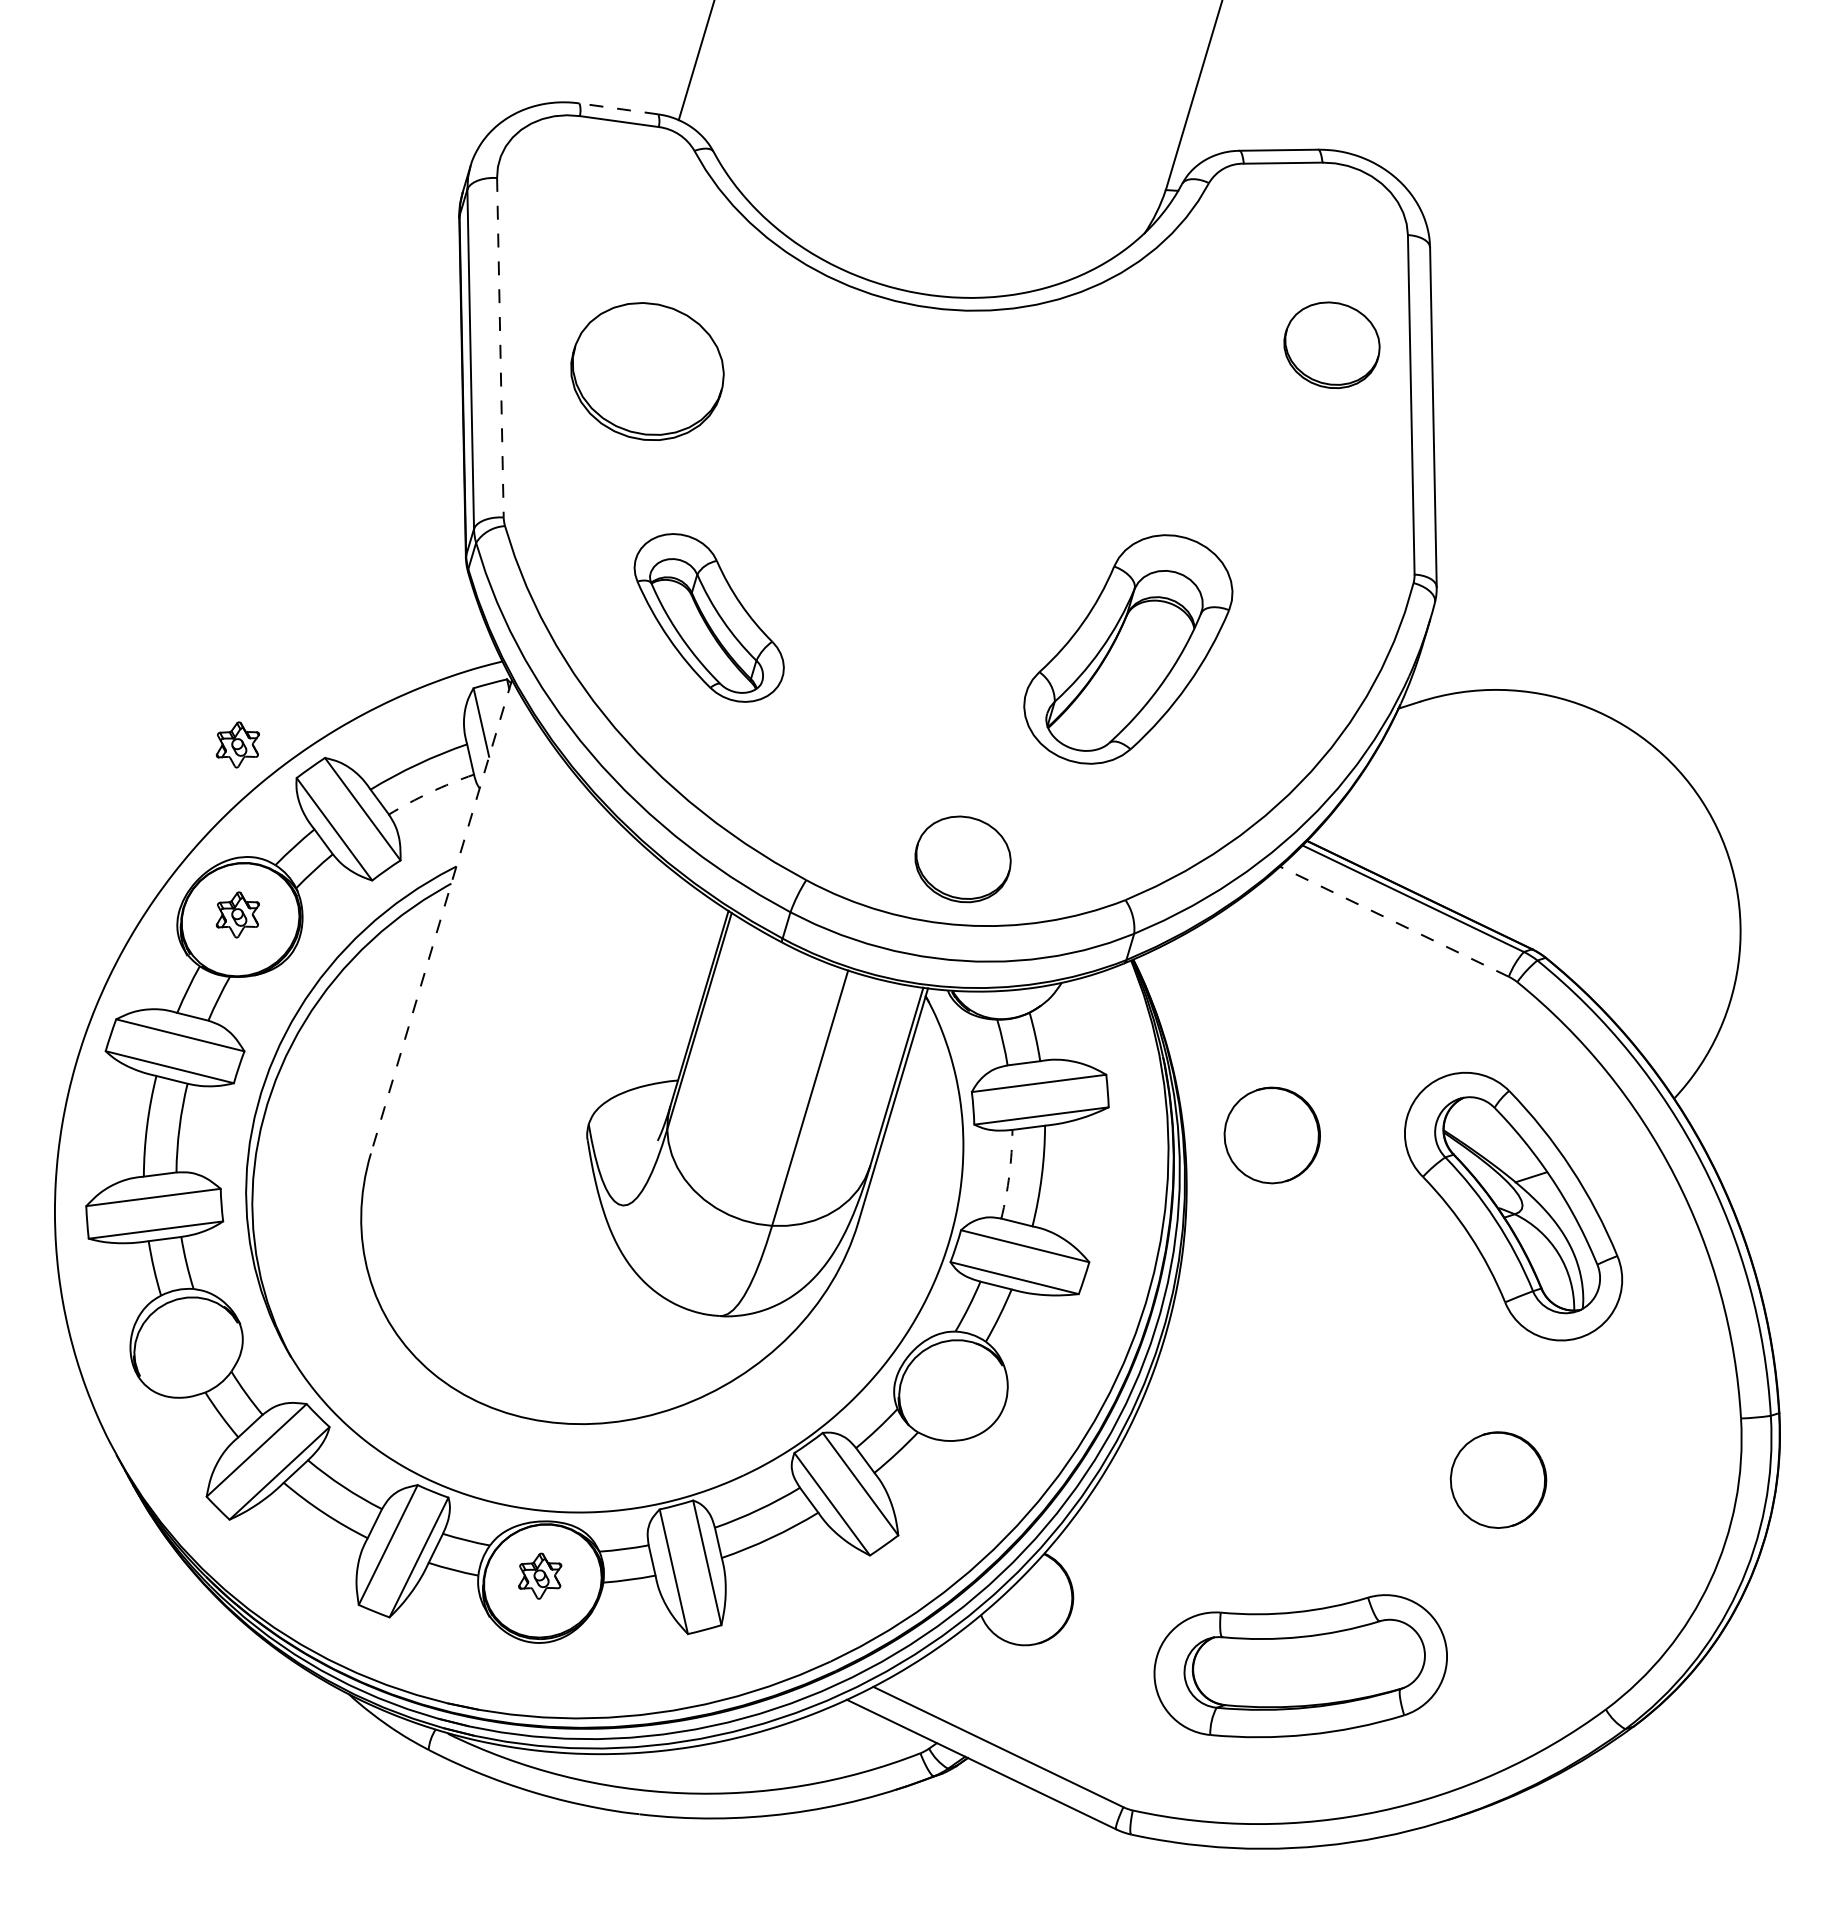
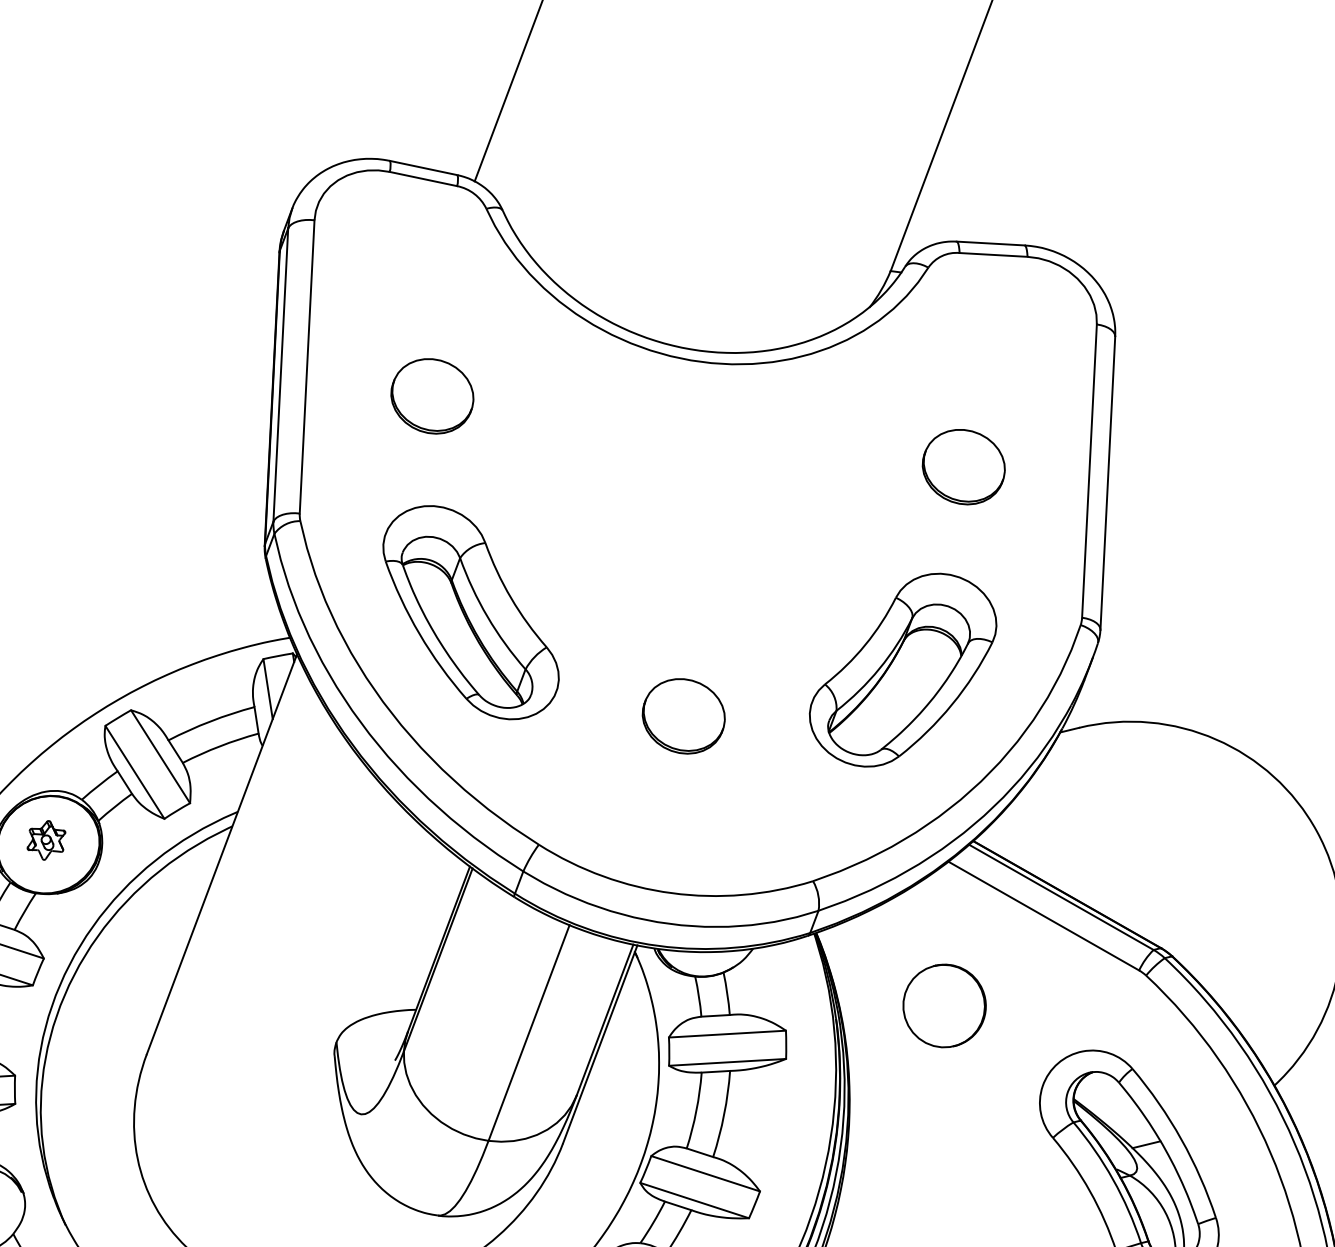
line: (618, 108) -> (423, 167), dashed -> solid
part: (1331, 344) -> (963, 466), moved
line: (500, 347) -> (307, 366), dashed -> solid
part: (646, 371) -> (431, 396), size x0.62
part: (708, 617) -> (470, 612), size x1.43
part: (1128, 649) -> (903, 670), moved
part: (237, 744) -> (56, 693), removed
arc: (430, 792) -> (219, 746), dashed -> solid
part: (962, 859) -> (683, 716), moved
line: (441, 917) -> (221, 854), dashed -> solid
line: (1393, 921) -> (1042, 915), dashed -> solid
part: (1271, 1135) -> (943, 1005), moved
arc: (1009, 1174) -> (696, 1110), dashed -> solid

